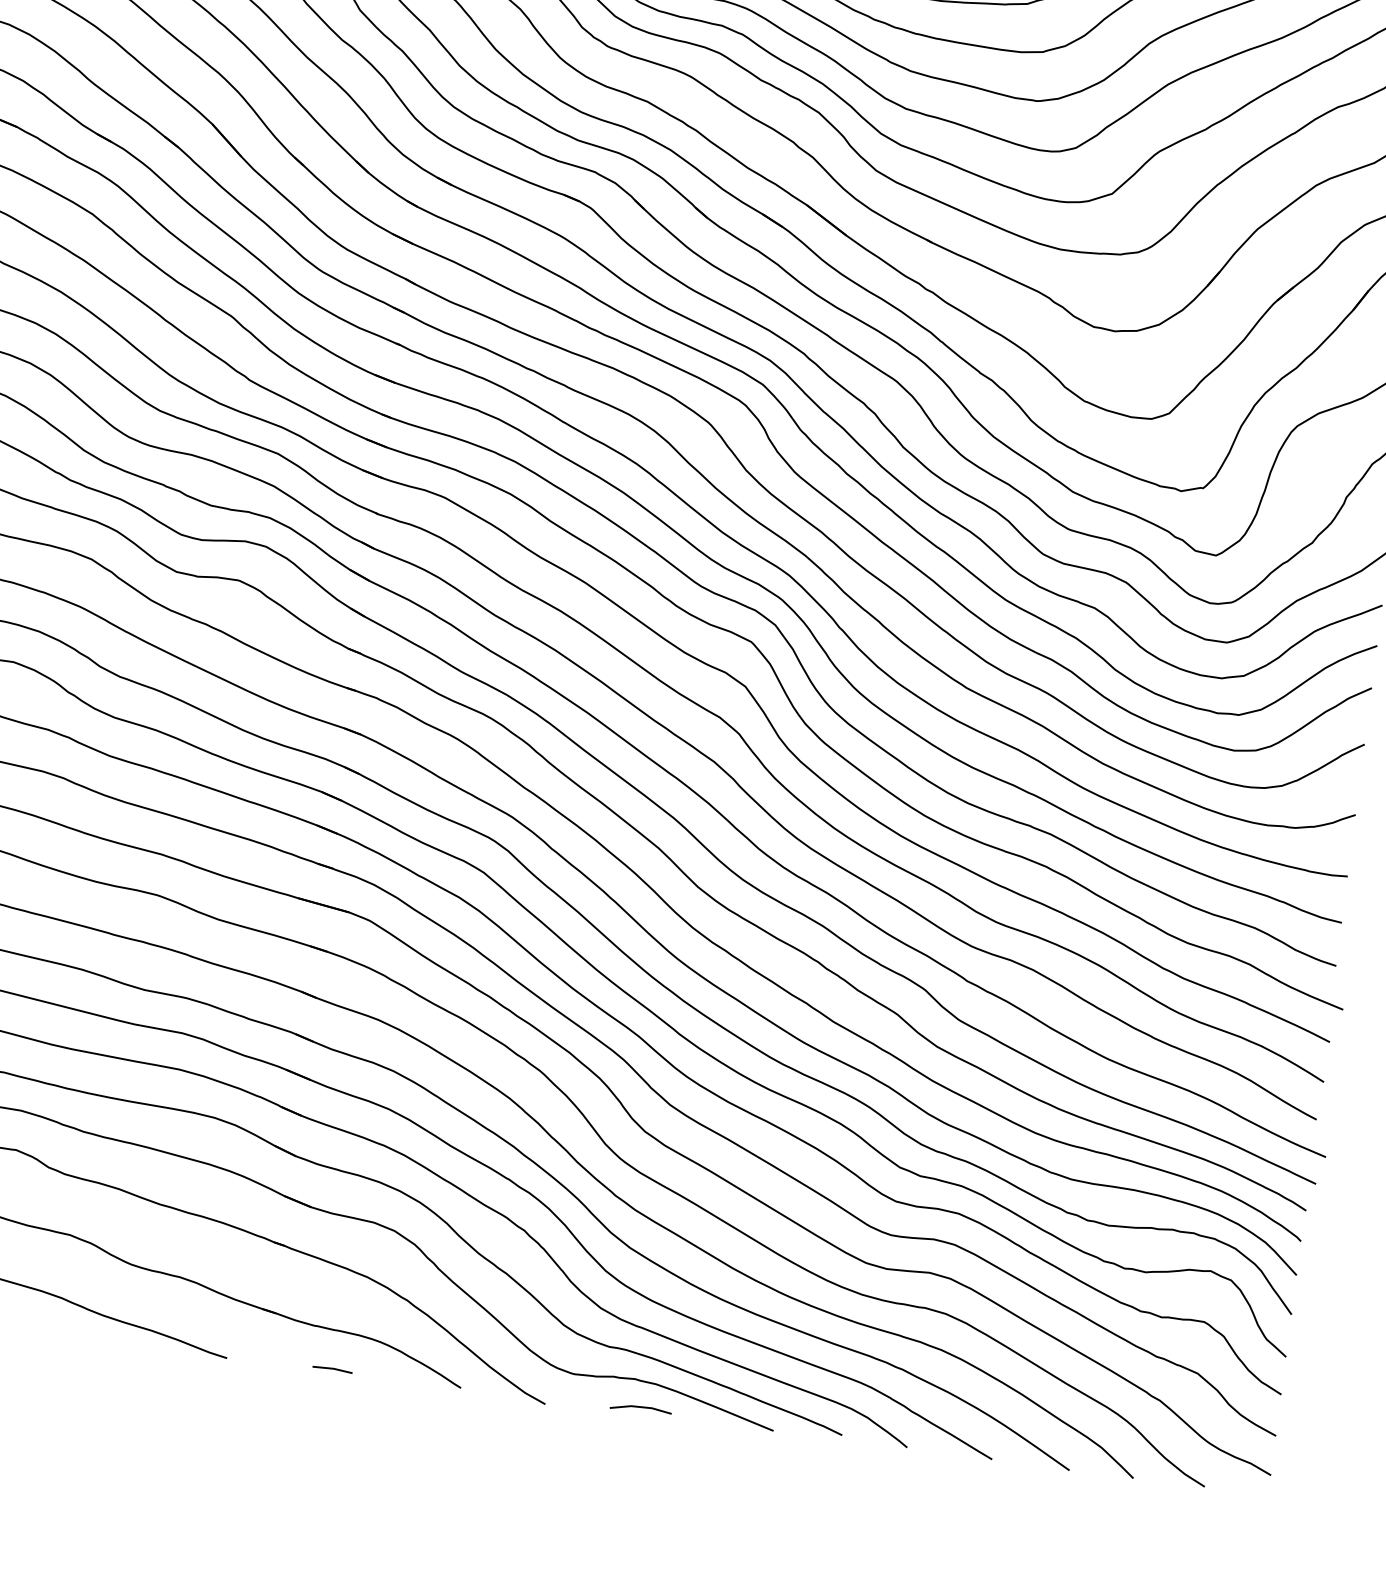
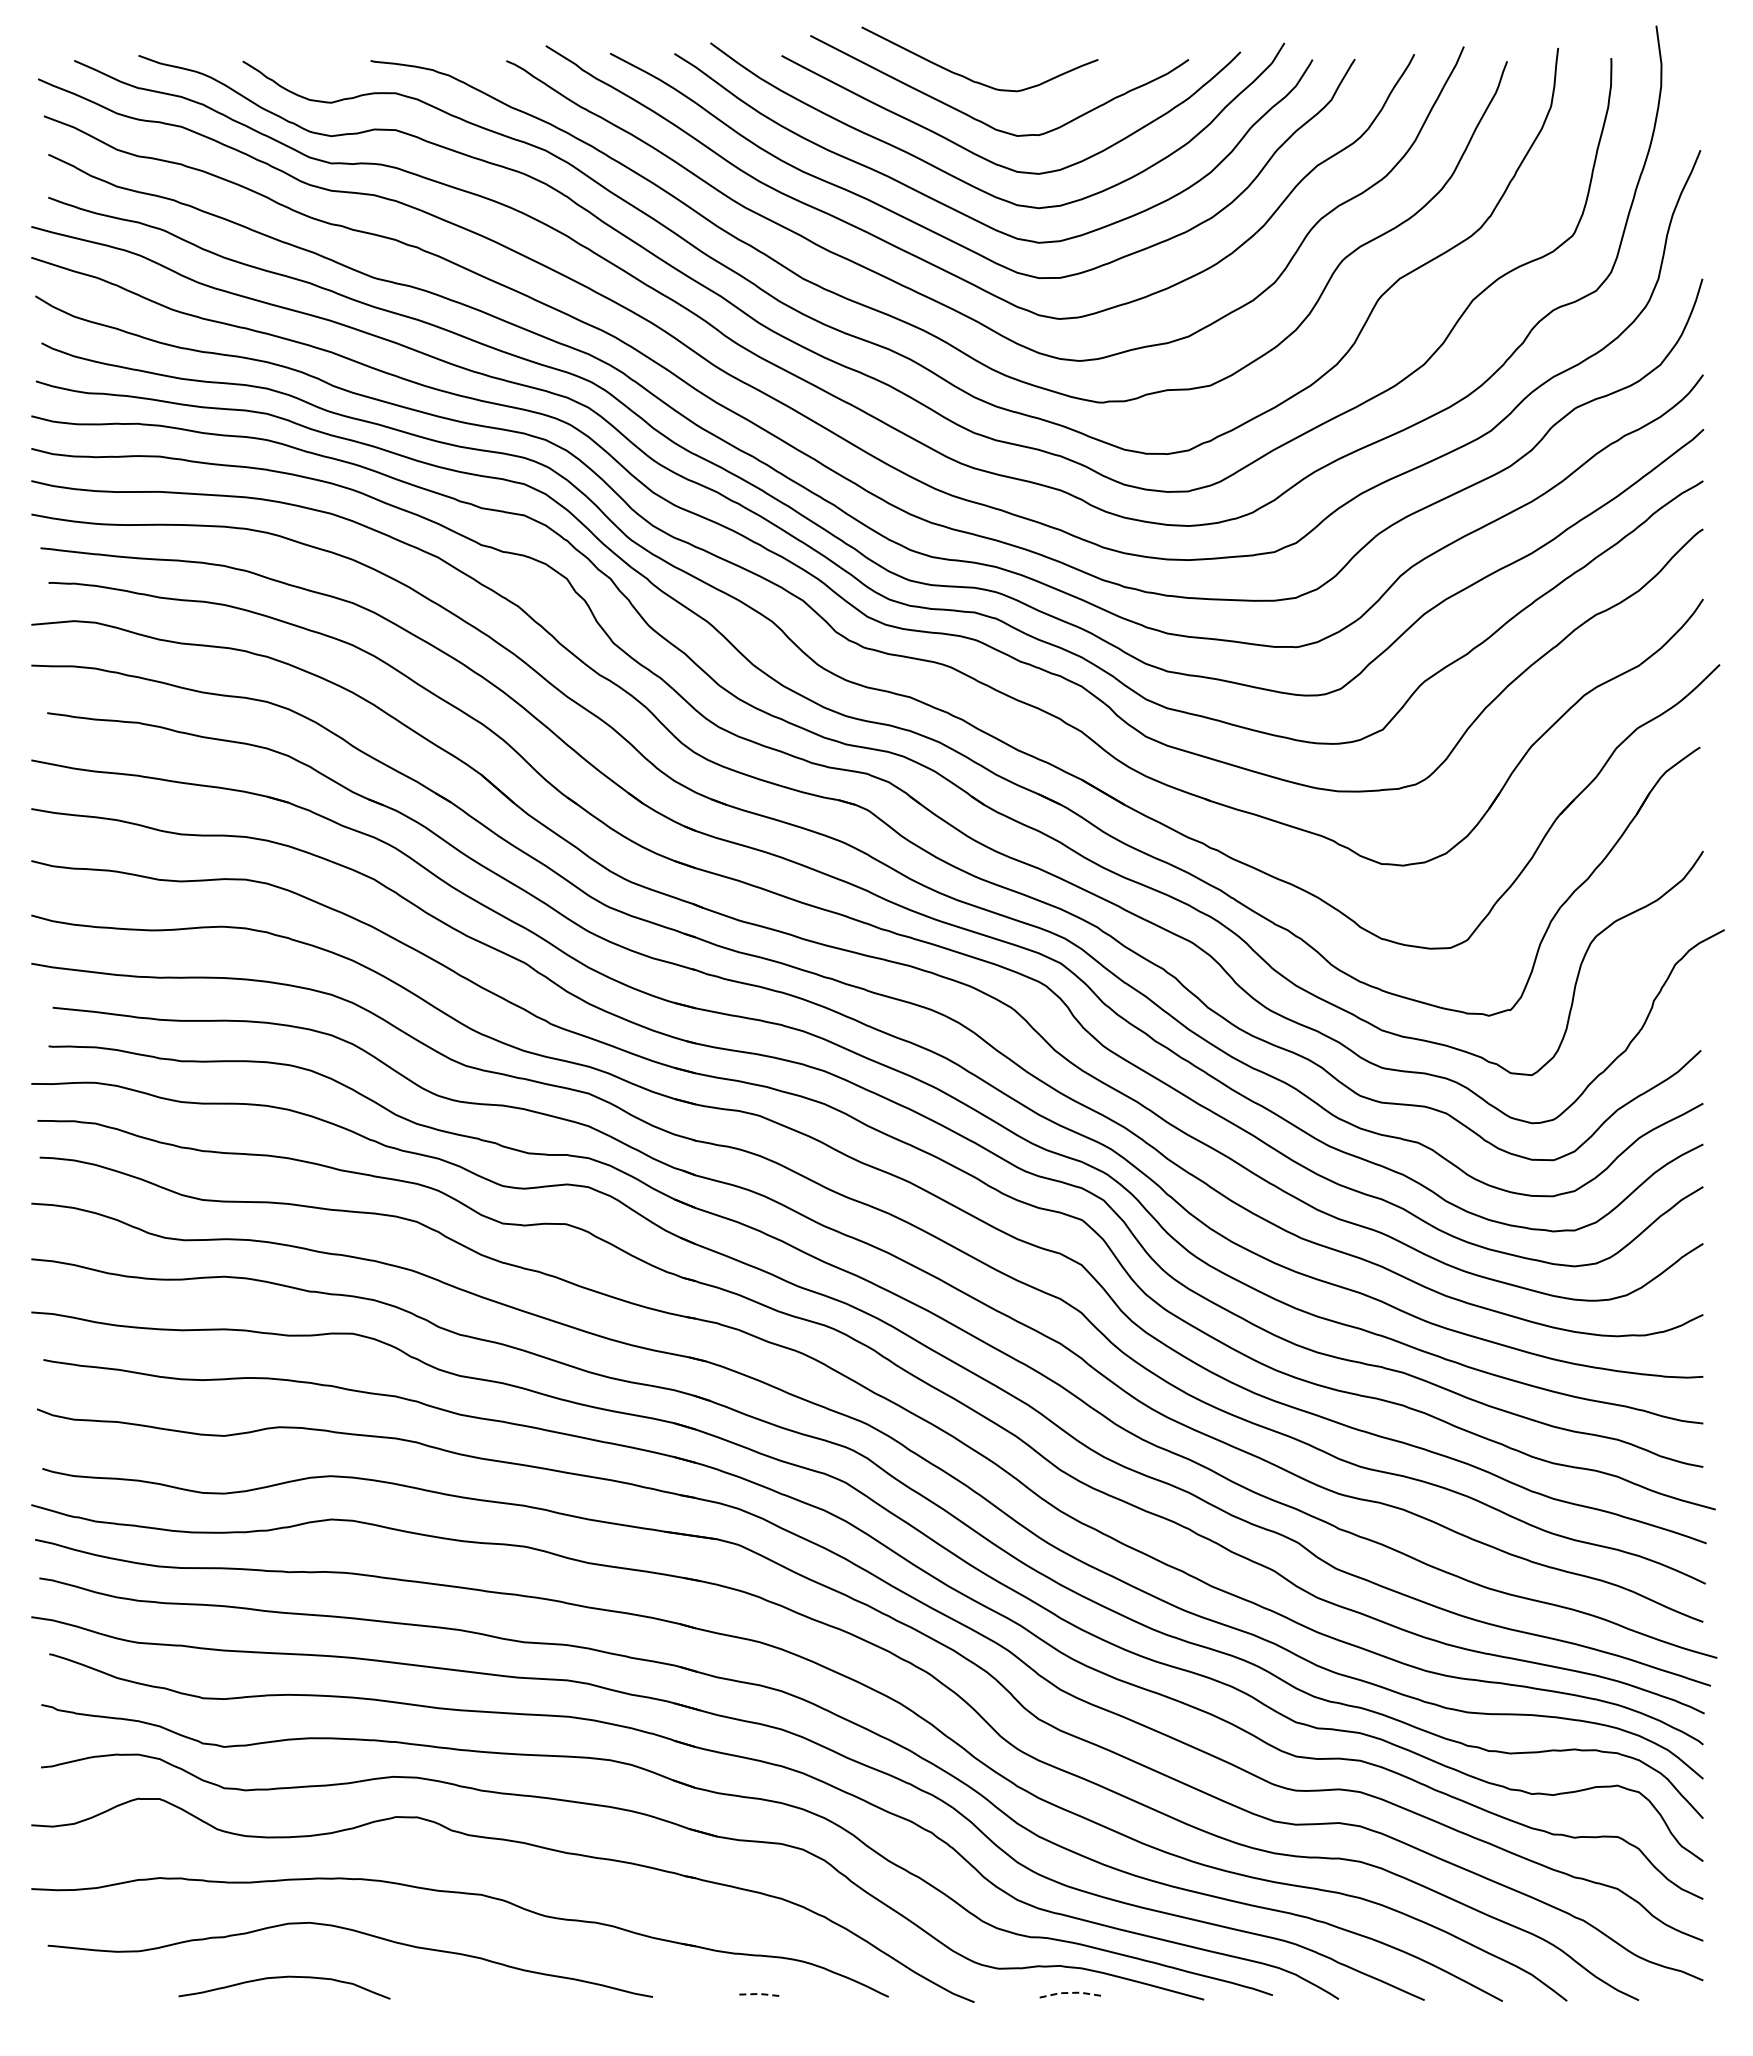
line: (333, 1368) -> (759, 1993), solid -> dashed
line: (640, 1406) -> (1069, 1992), solid -> dashed

